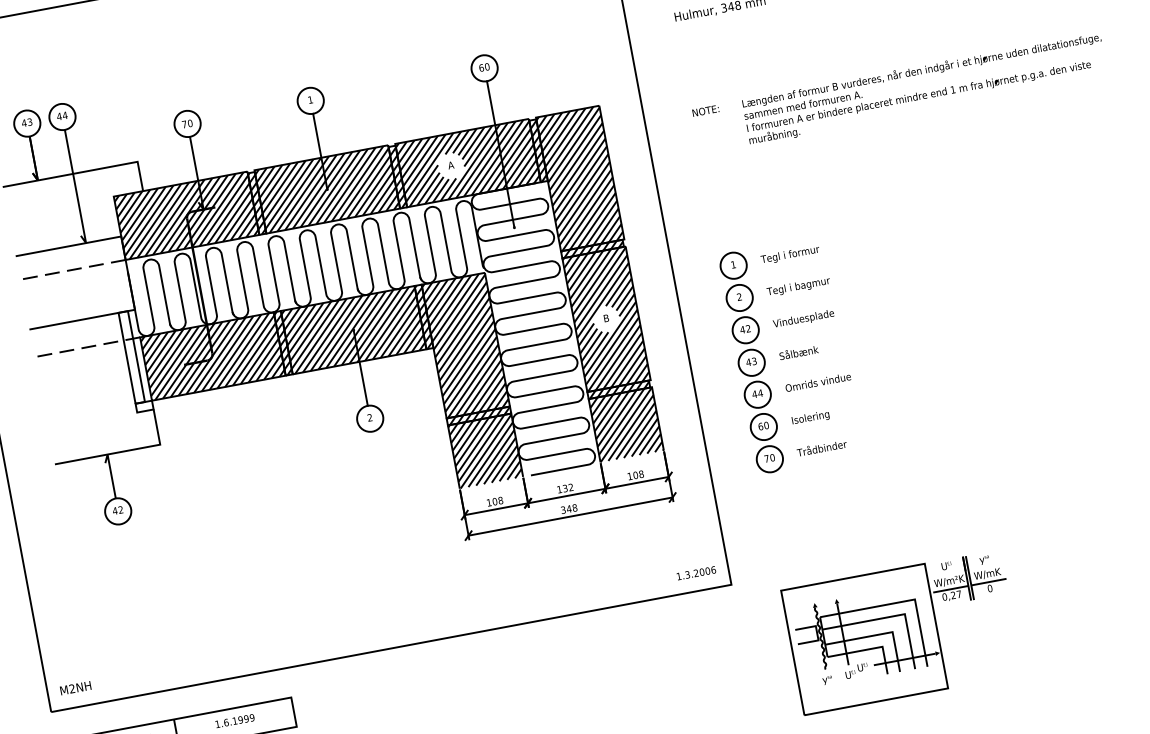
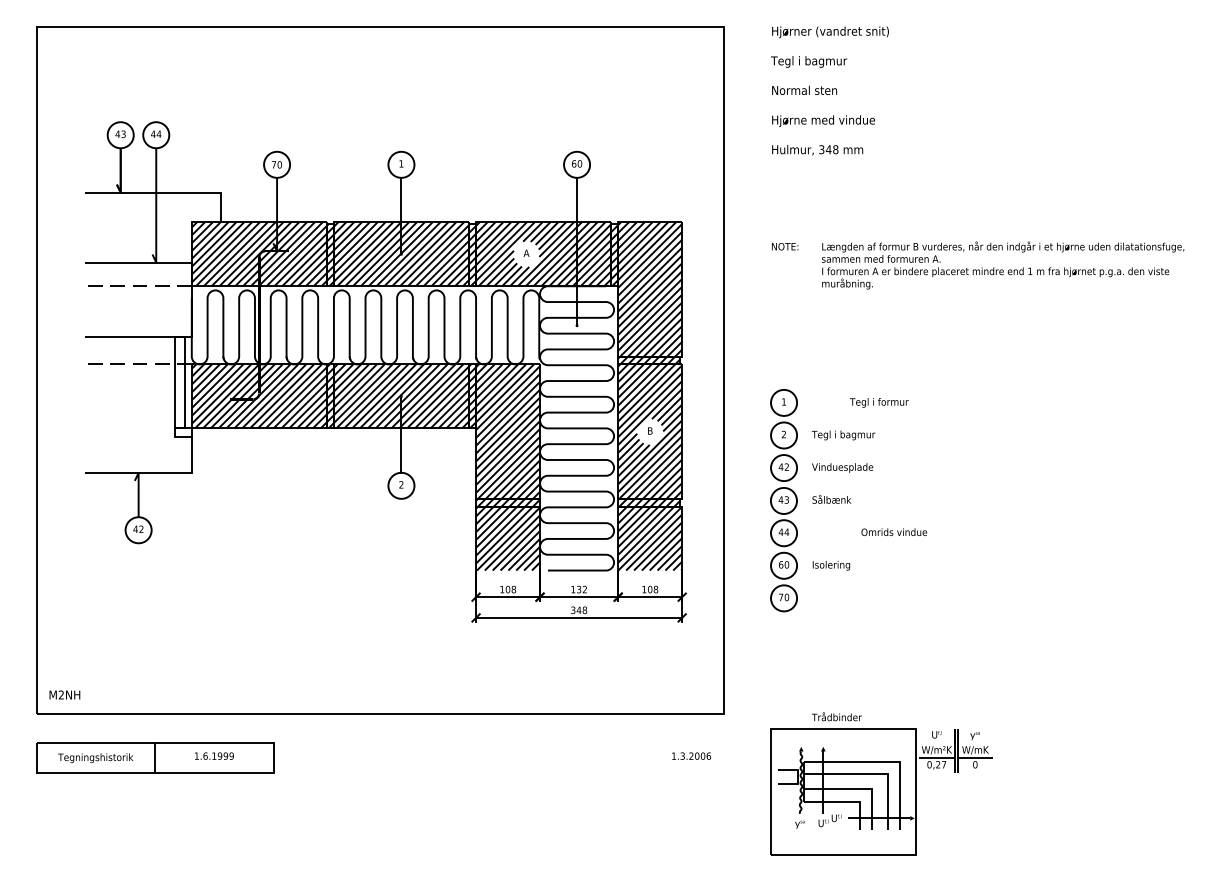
text: (790, 254) -> (879, 402), moved
text: (818, 381) -> (894, 531), moved
text: (821, 447) -> (836, 716), moved
text: (696, 572) -> (691, 755), moved

